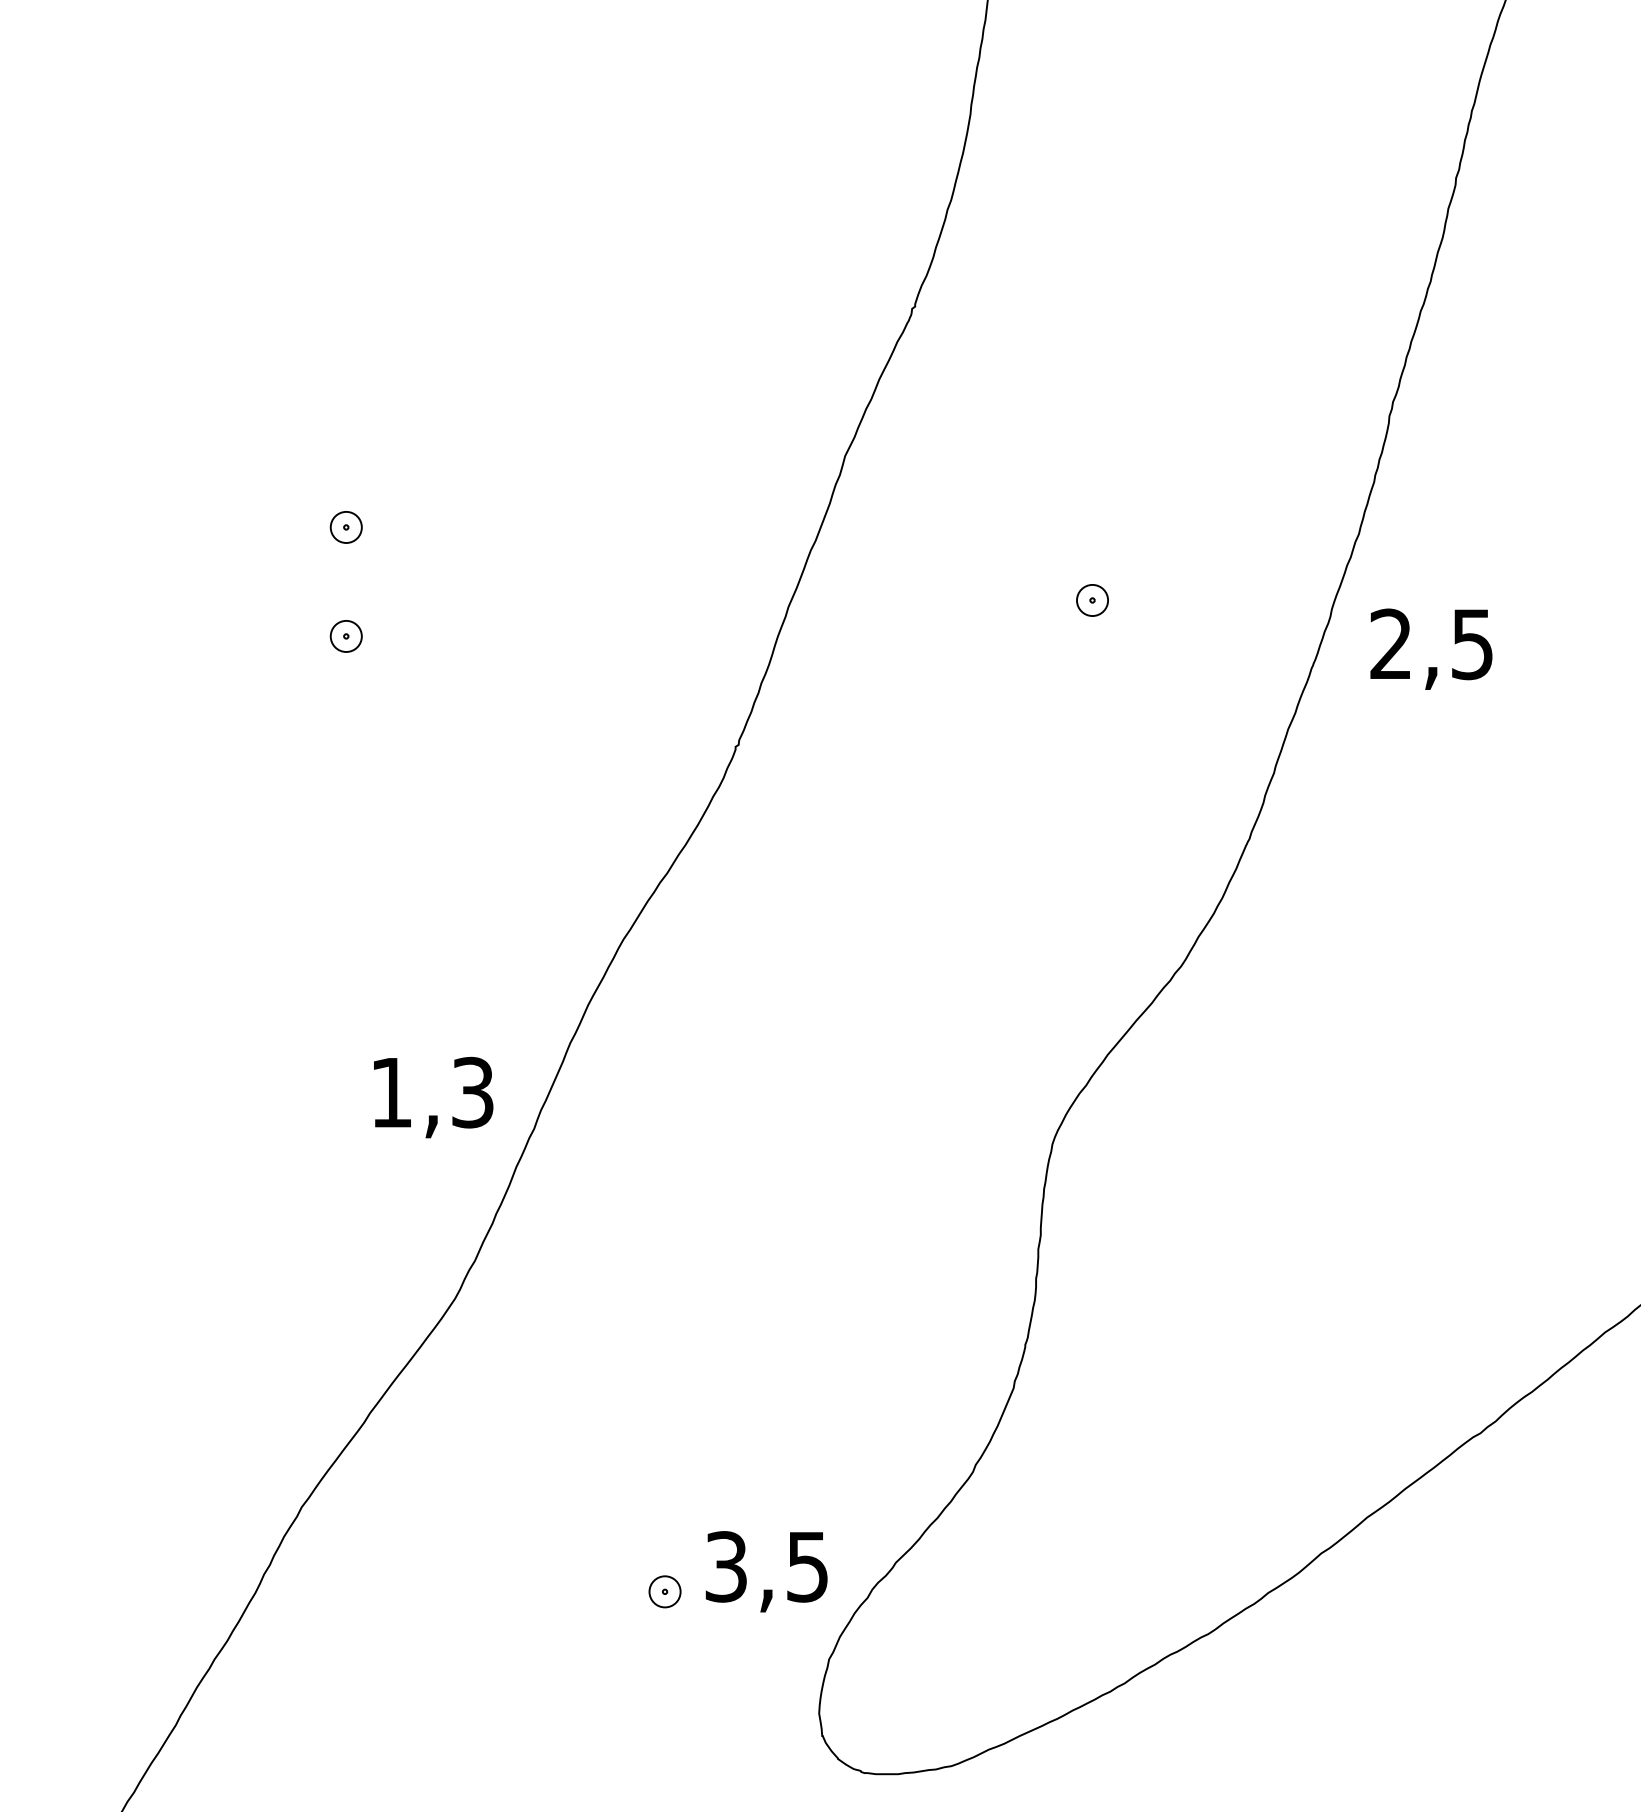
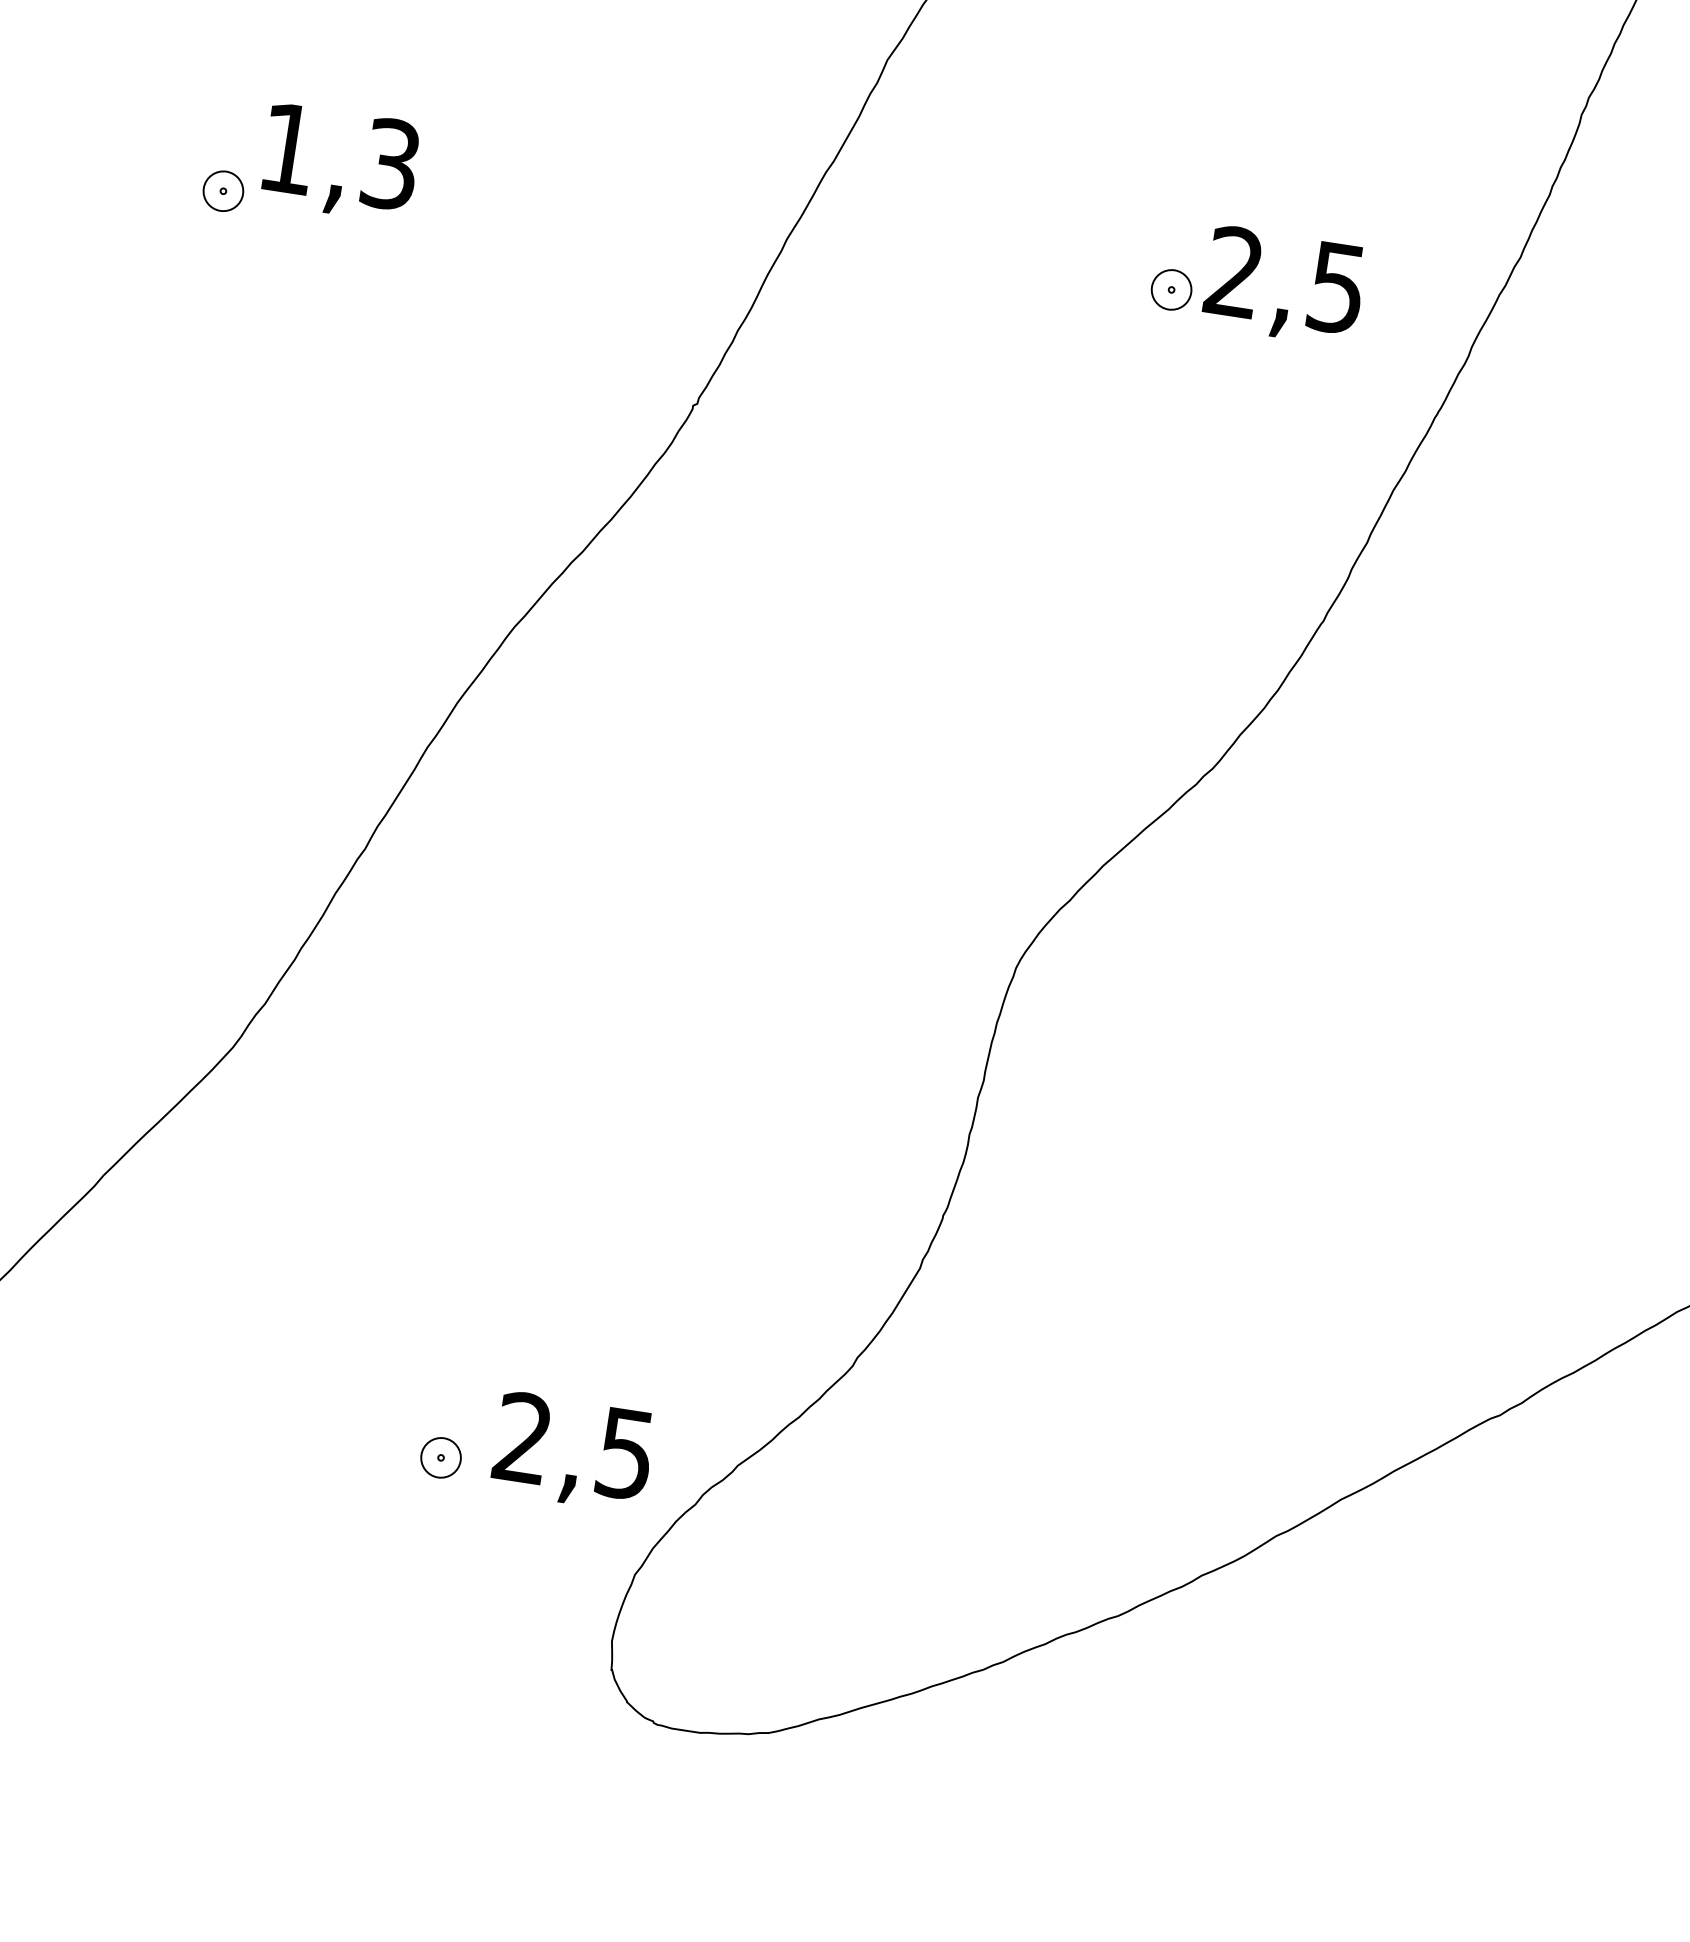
part: (345, 527) -> (243, 53), removed
text: (1431, 648) -> (1284, 285), moved
text: (433, 1097) -> (340, 162), moved
text: (725, 1566) -> (522, 1437), 3,5 -> 2,5

